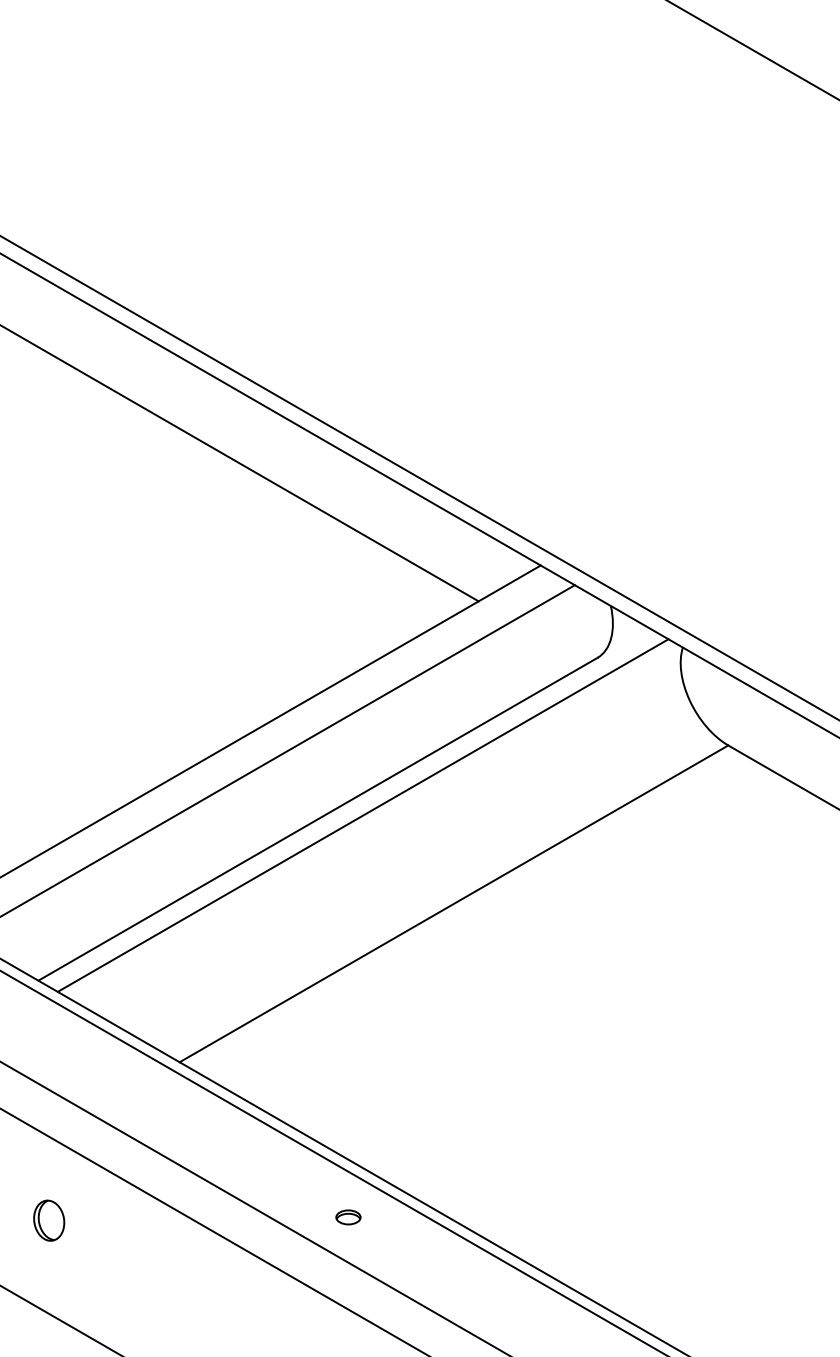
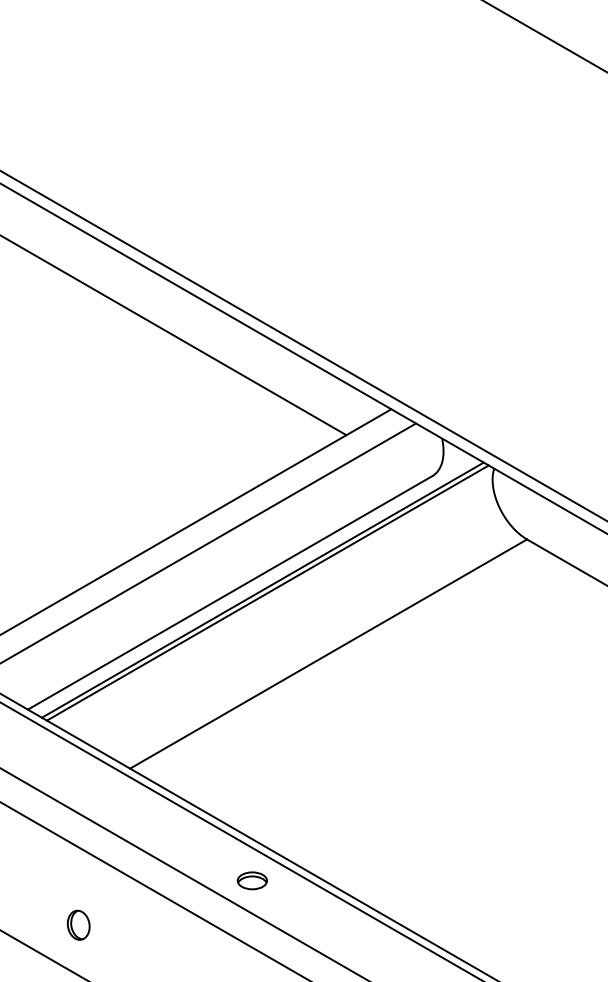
line: (369, 818) -> (267, 592), added
part: (347, 1216) -> (251, 880), size x1.67
part: (48, 1219) -> (78, 924), moved

